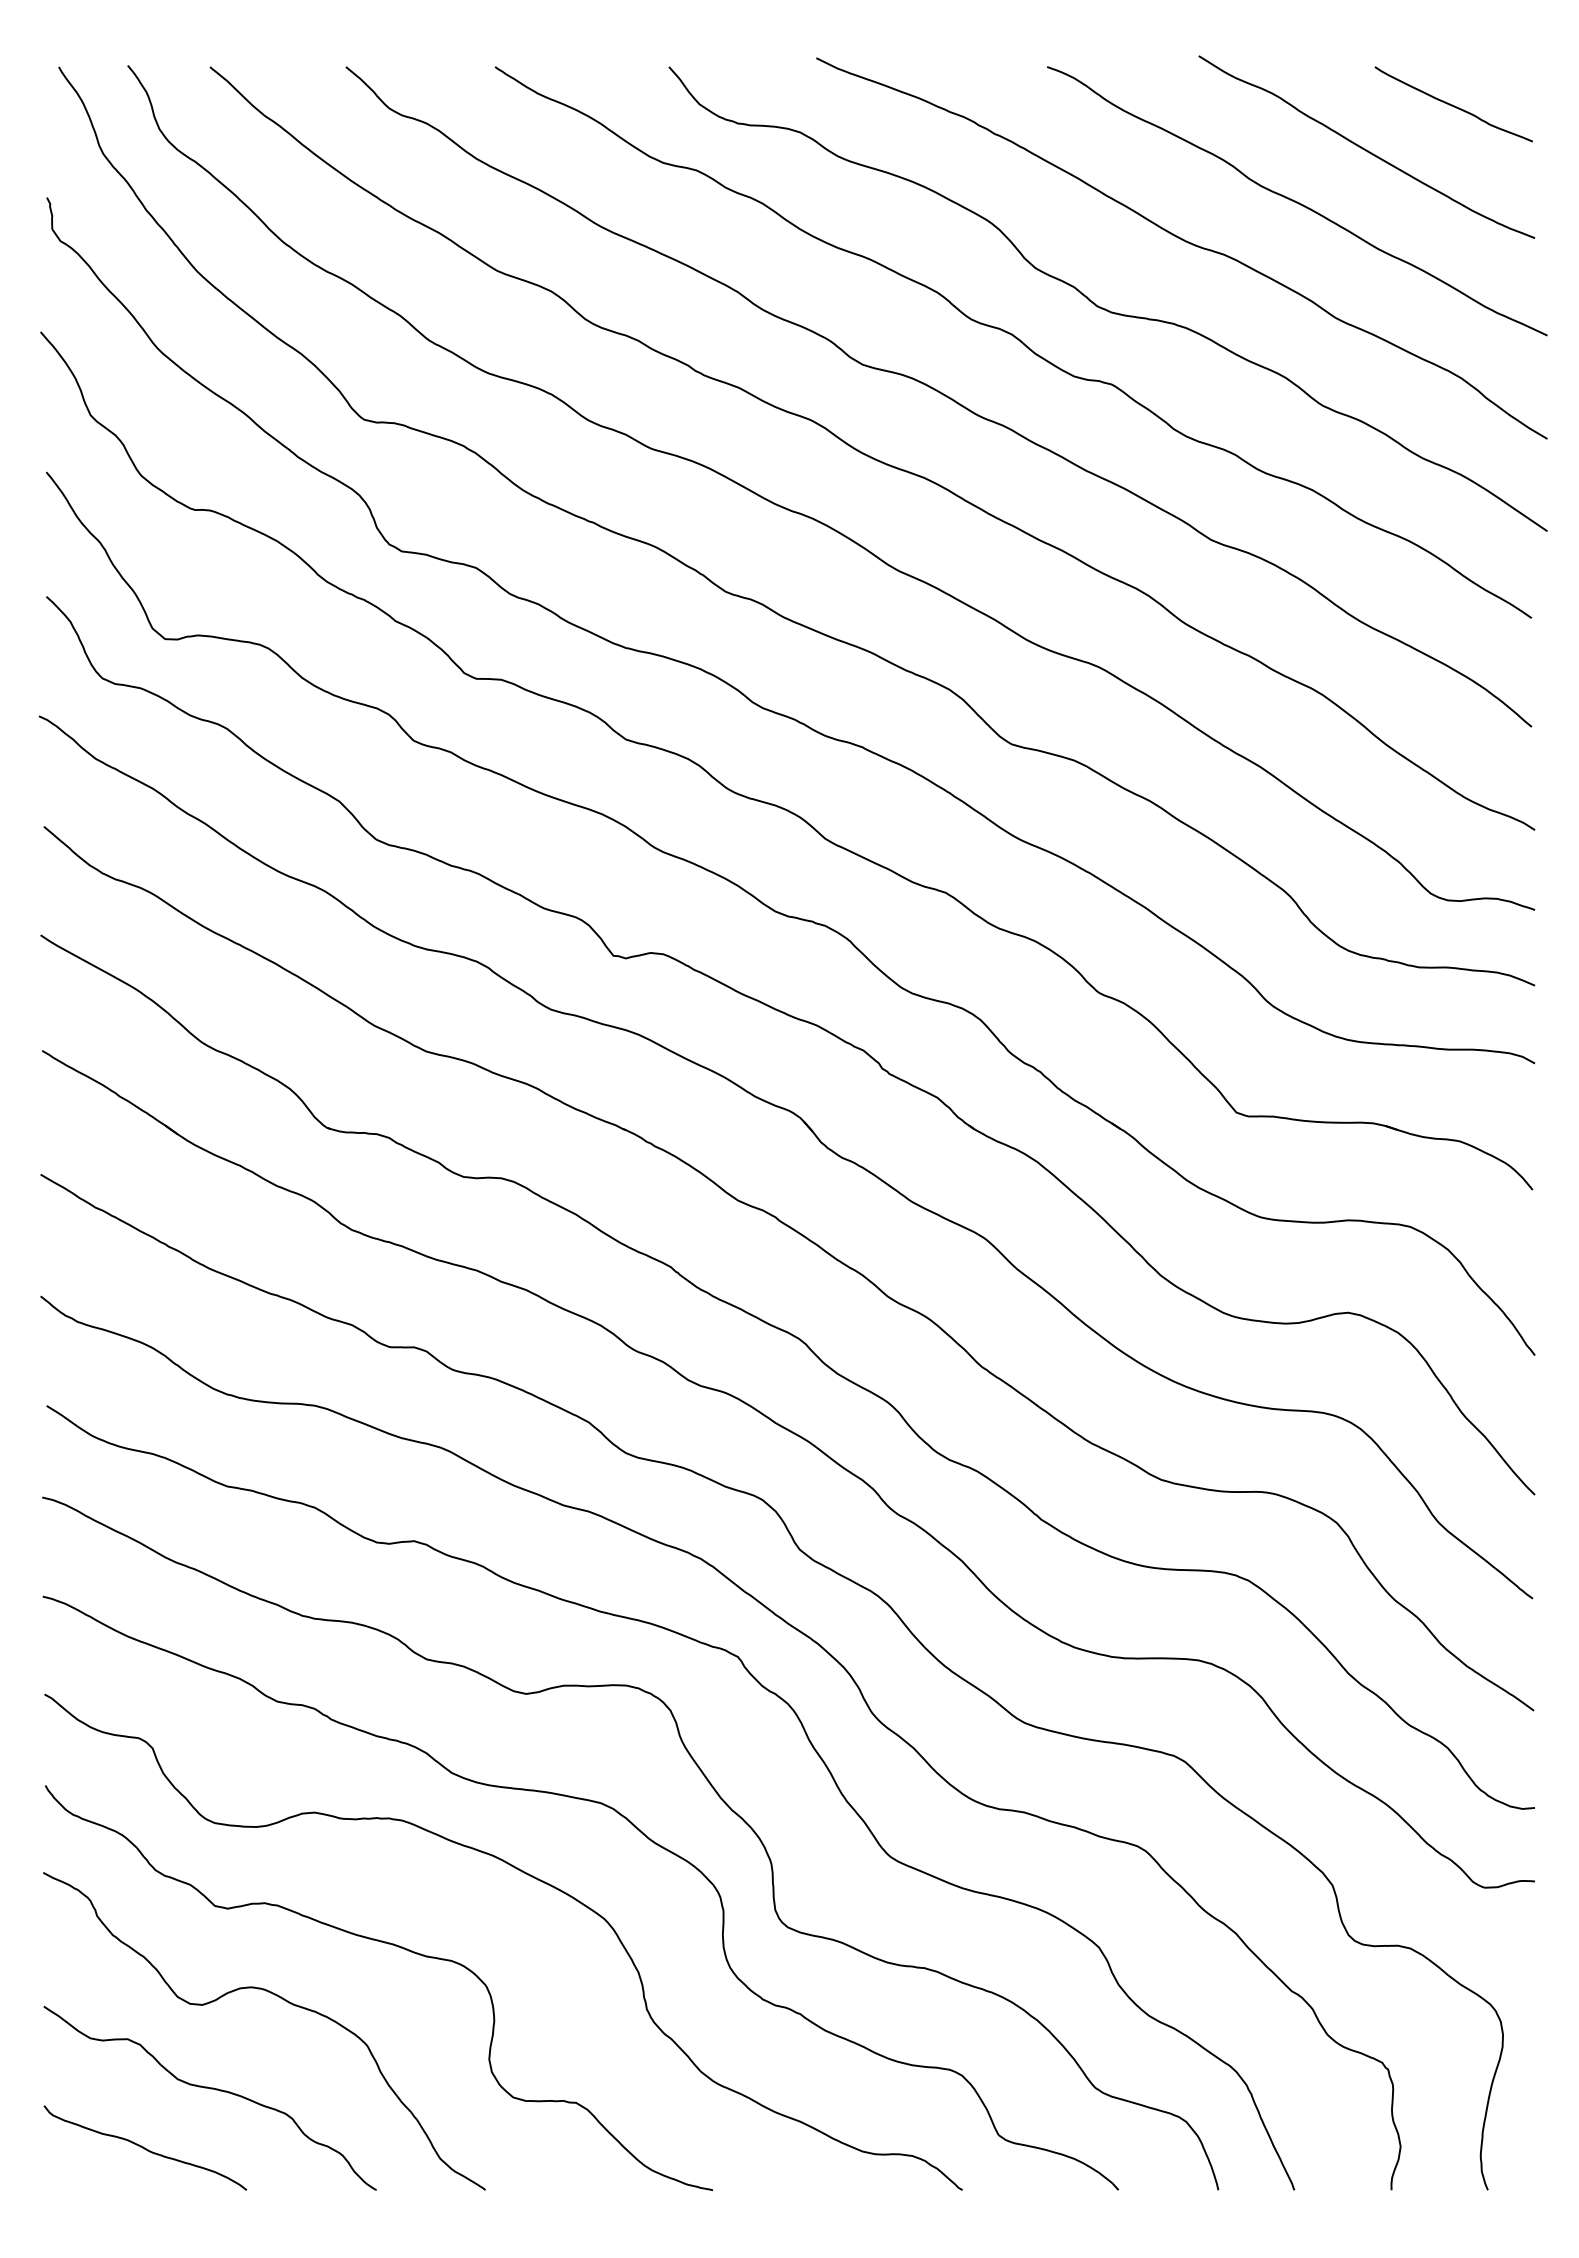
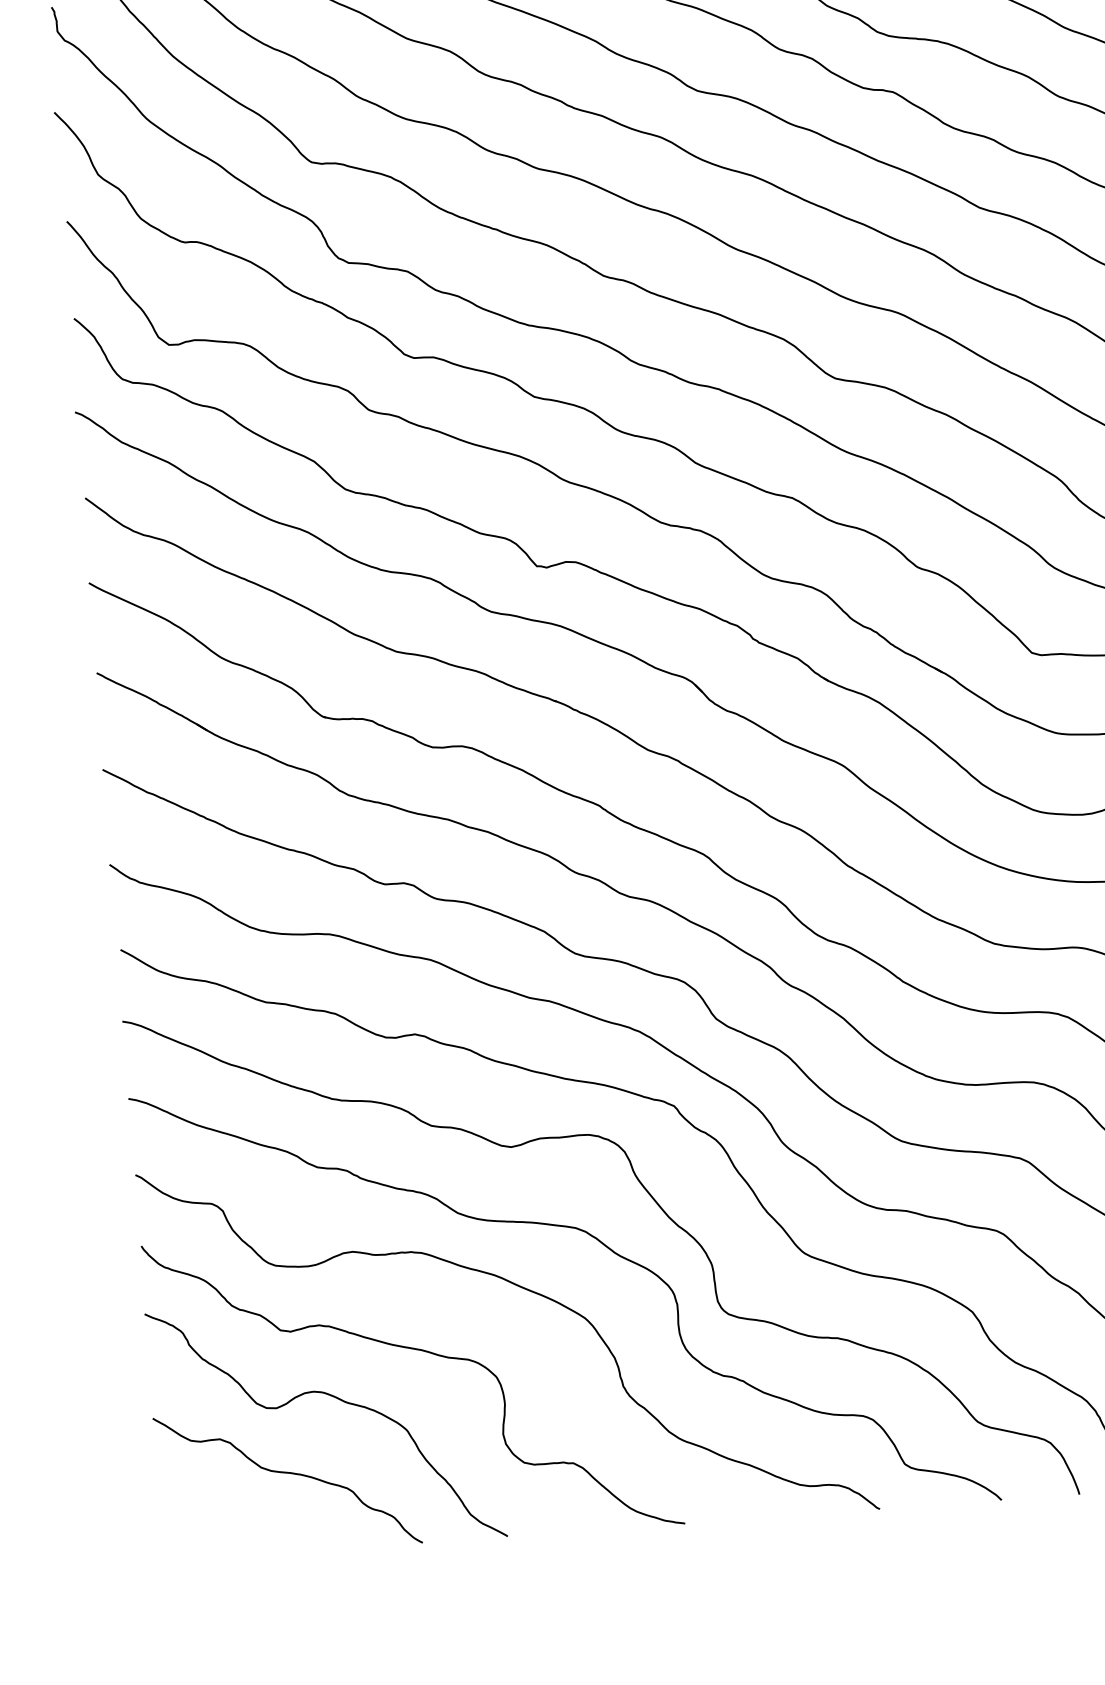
curve: (145, 2147) -> (240, 1522), removed

